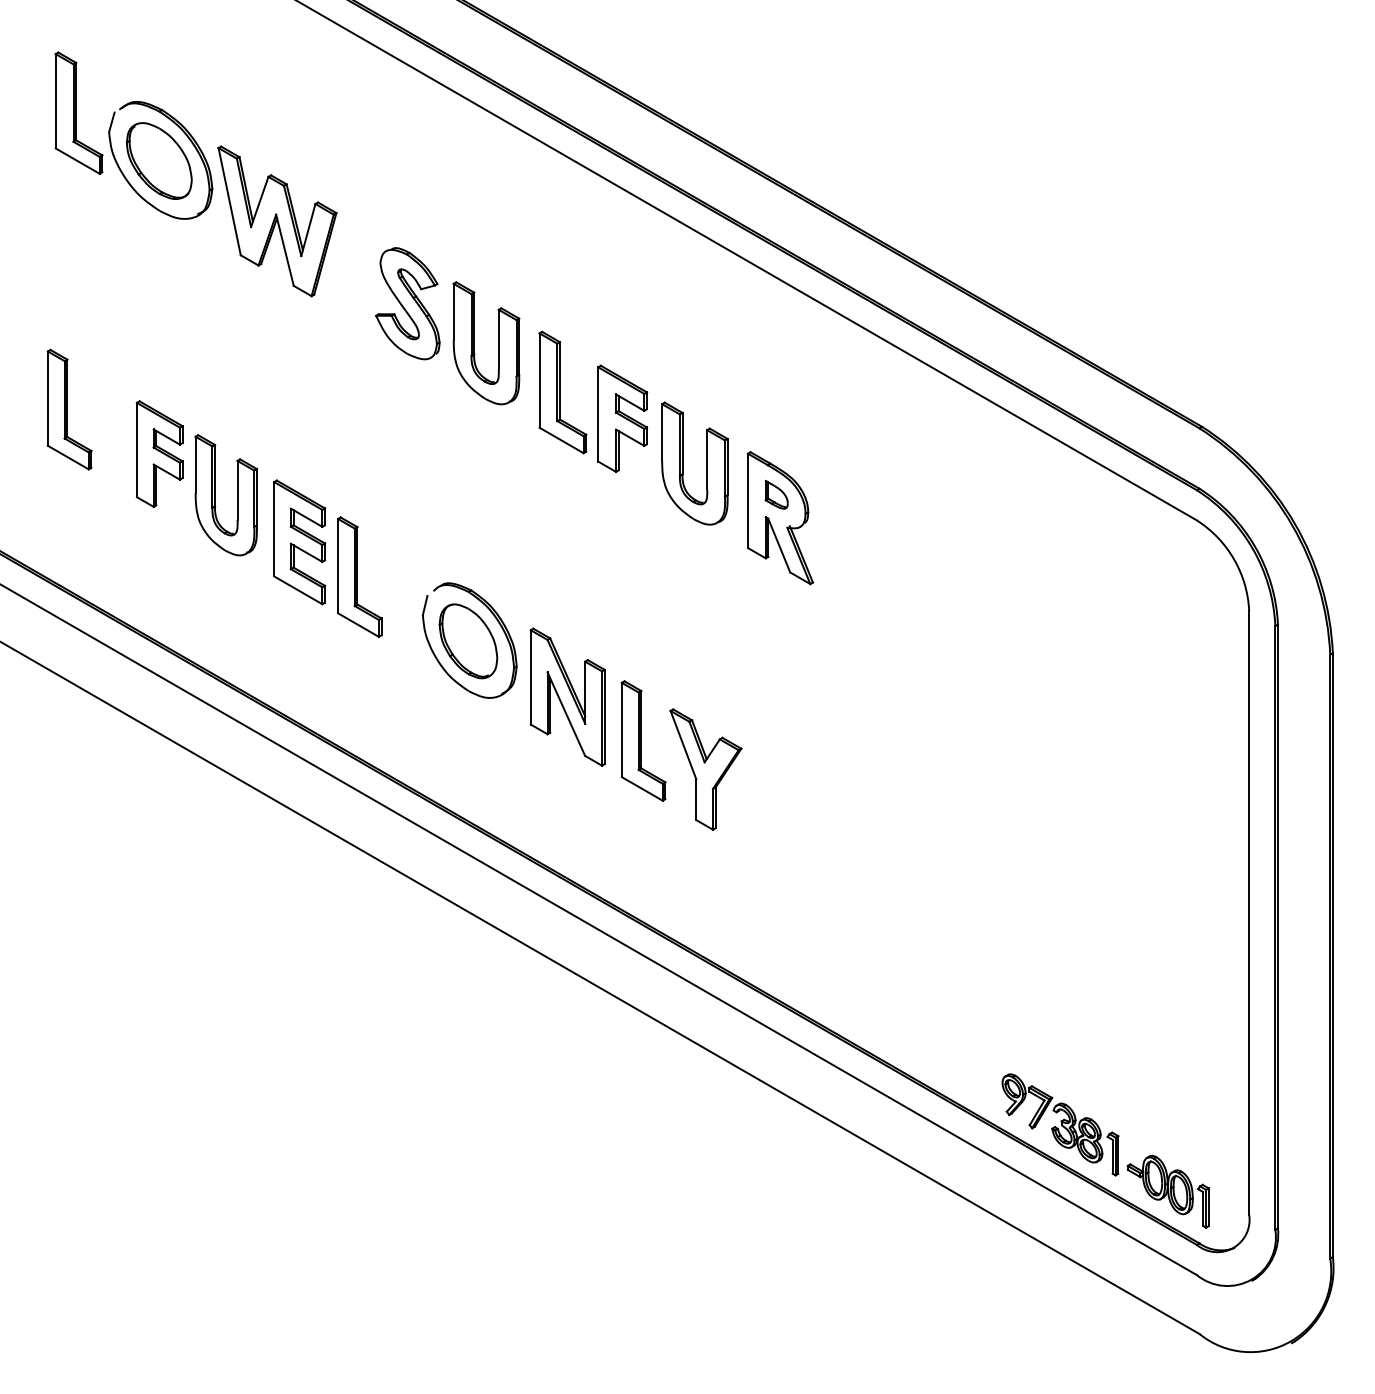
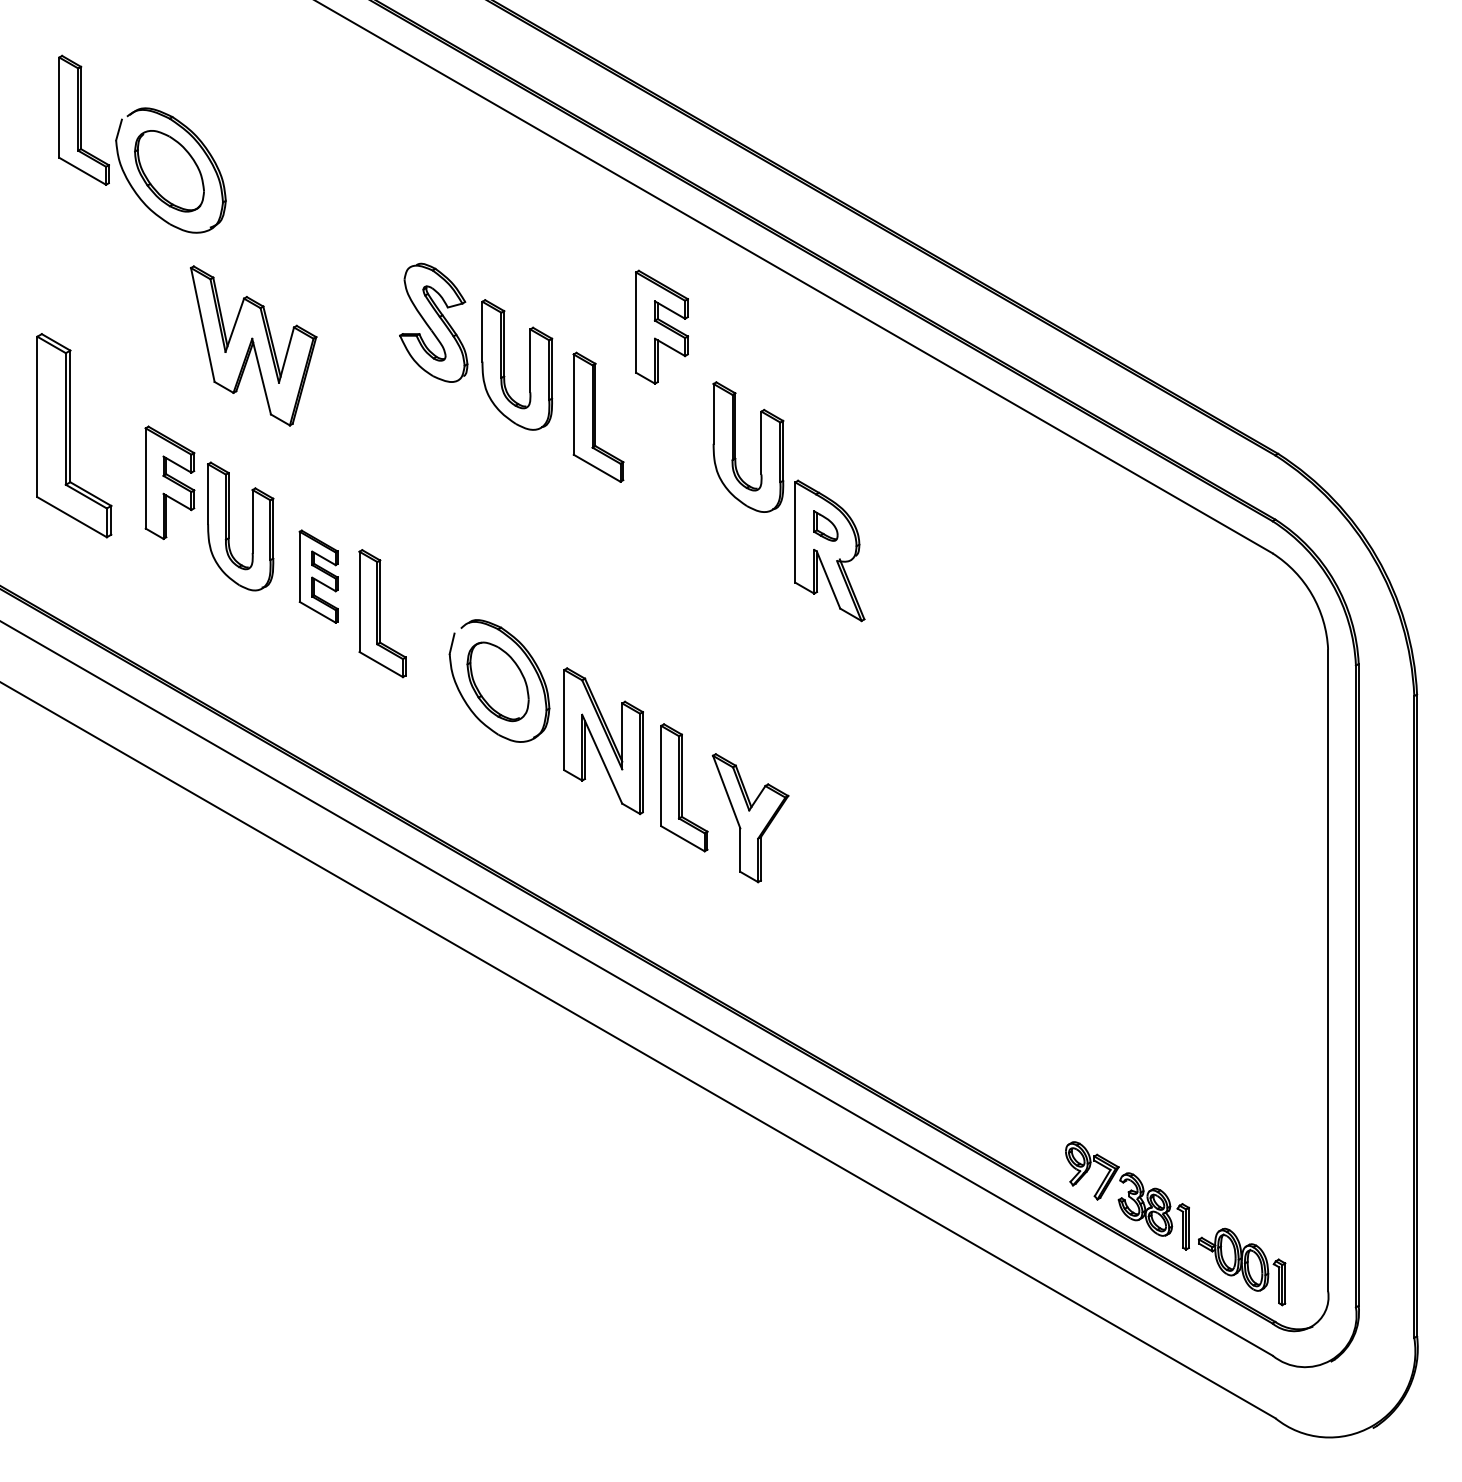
part: (277, 221) -> (253, 346), moved
part: (69, 409) -> (74, 435), size x1.6
part: (622, 418) -> (661, 326), moved
part: (683, 463) -> (736, 447), moved
part: (299, 542) -> (318, 576), size x0.7

